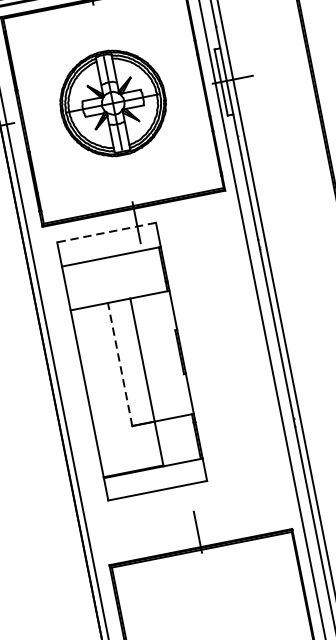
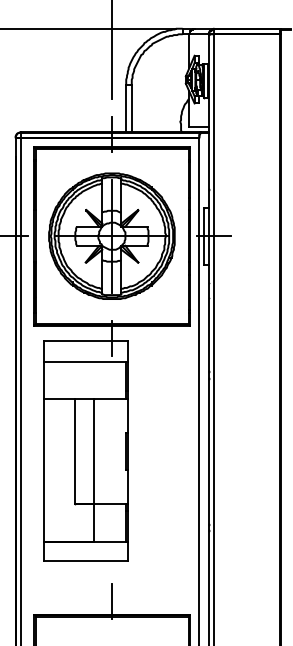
part: (112, 102) -> (111, 235), size x1.43
line: (106, 232) -> (85, 341), dashed -> solid
line: (120, 364) -> (75, 451), dashed -> solid

